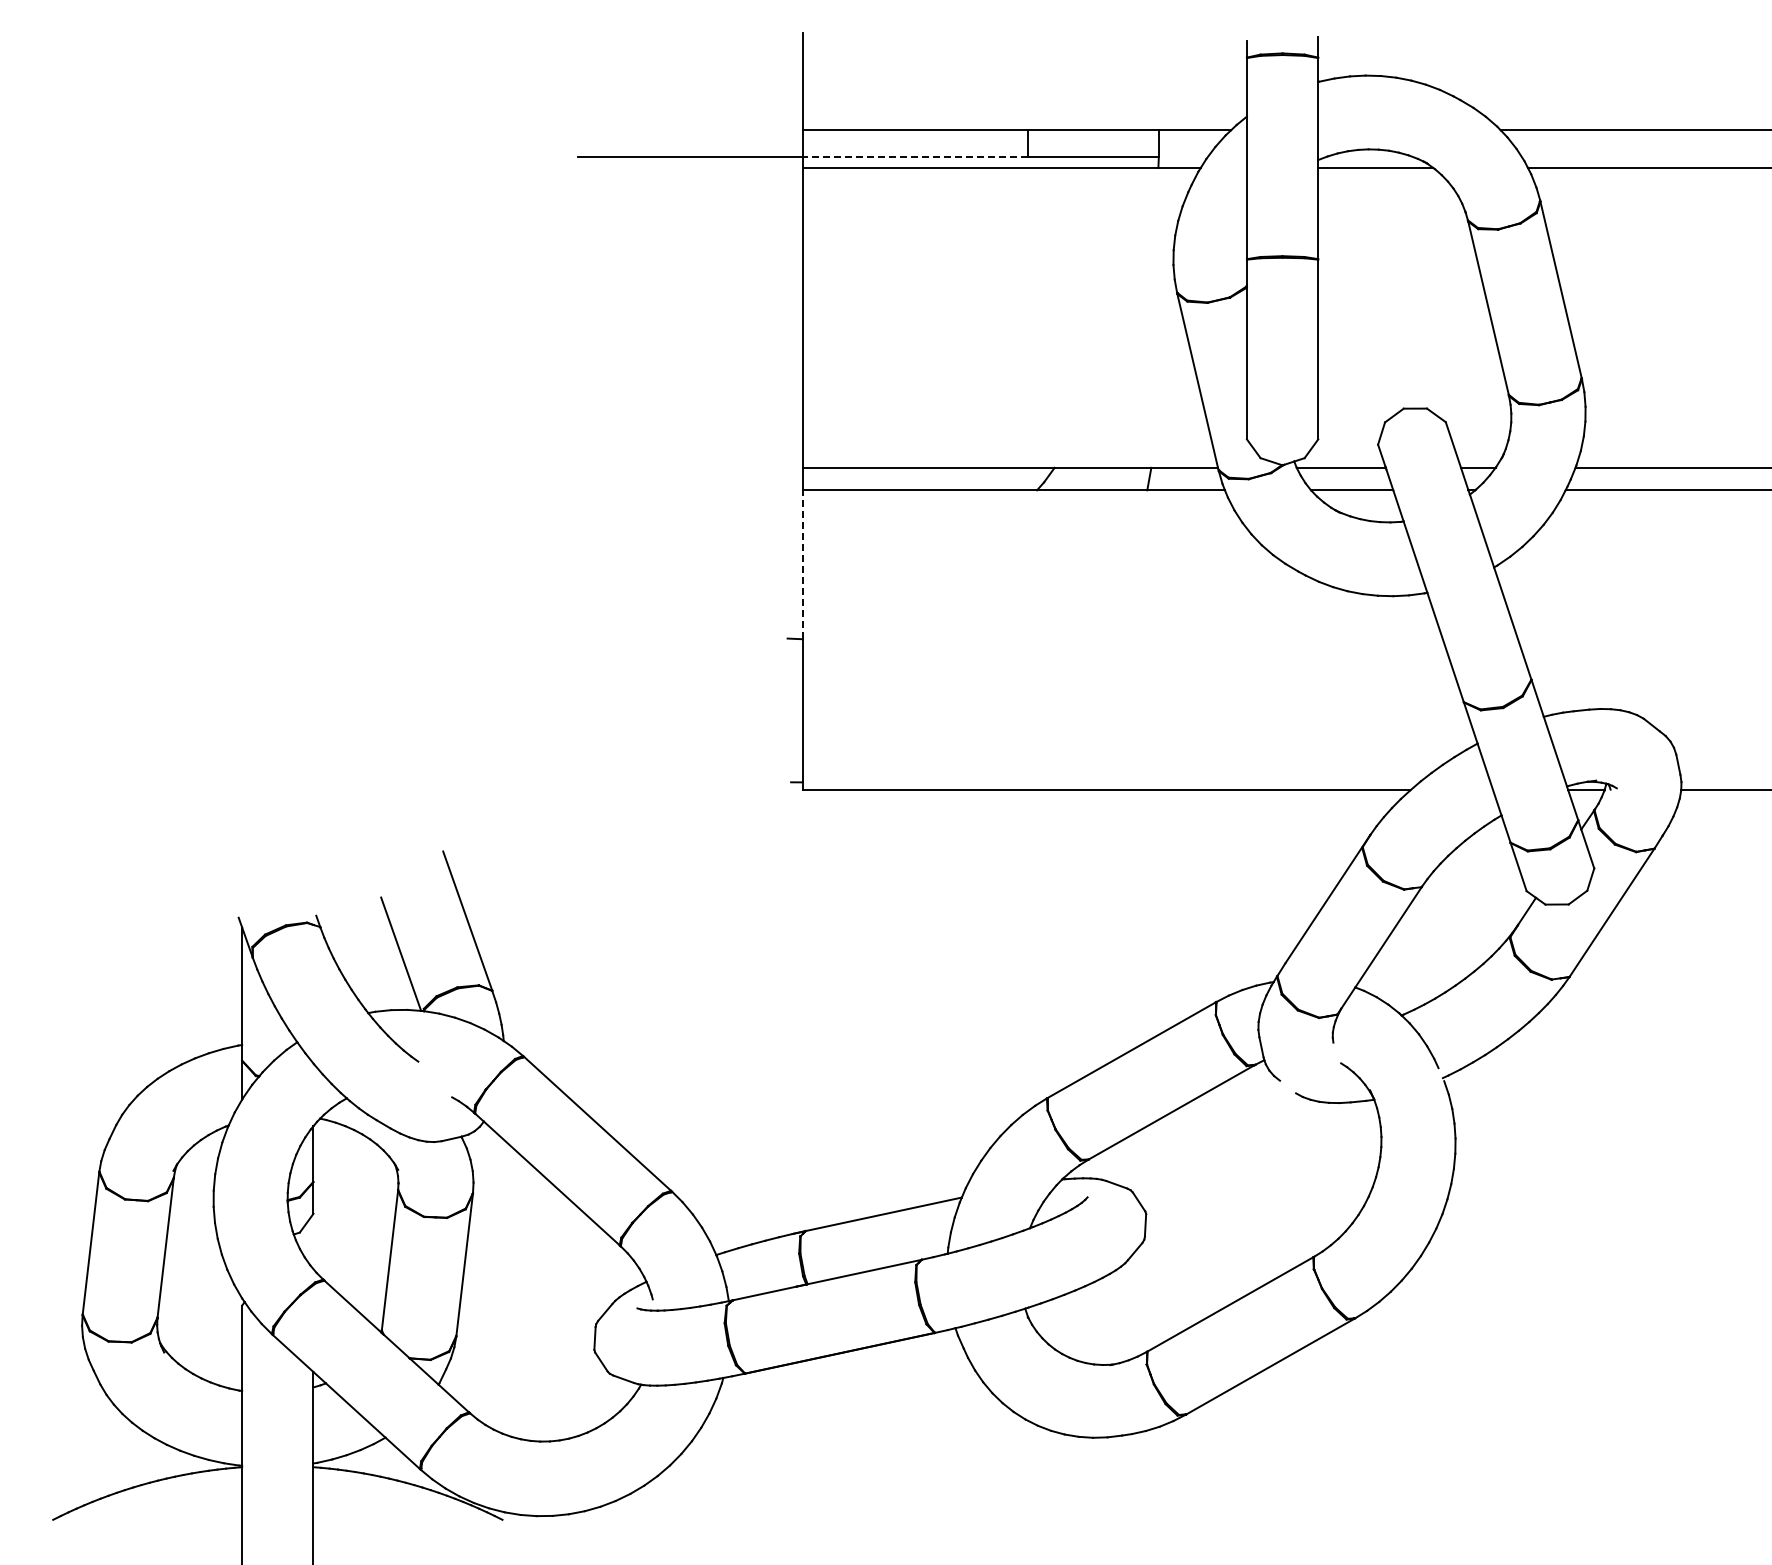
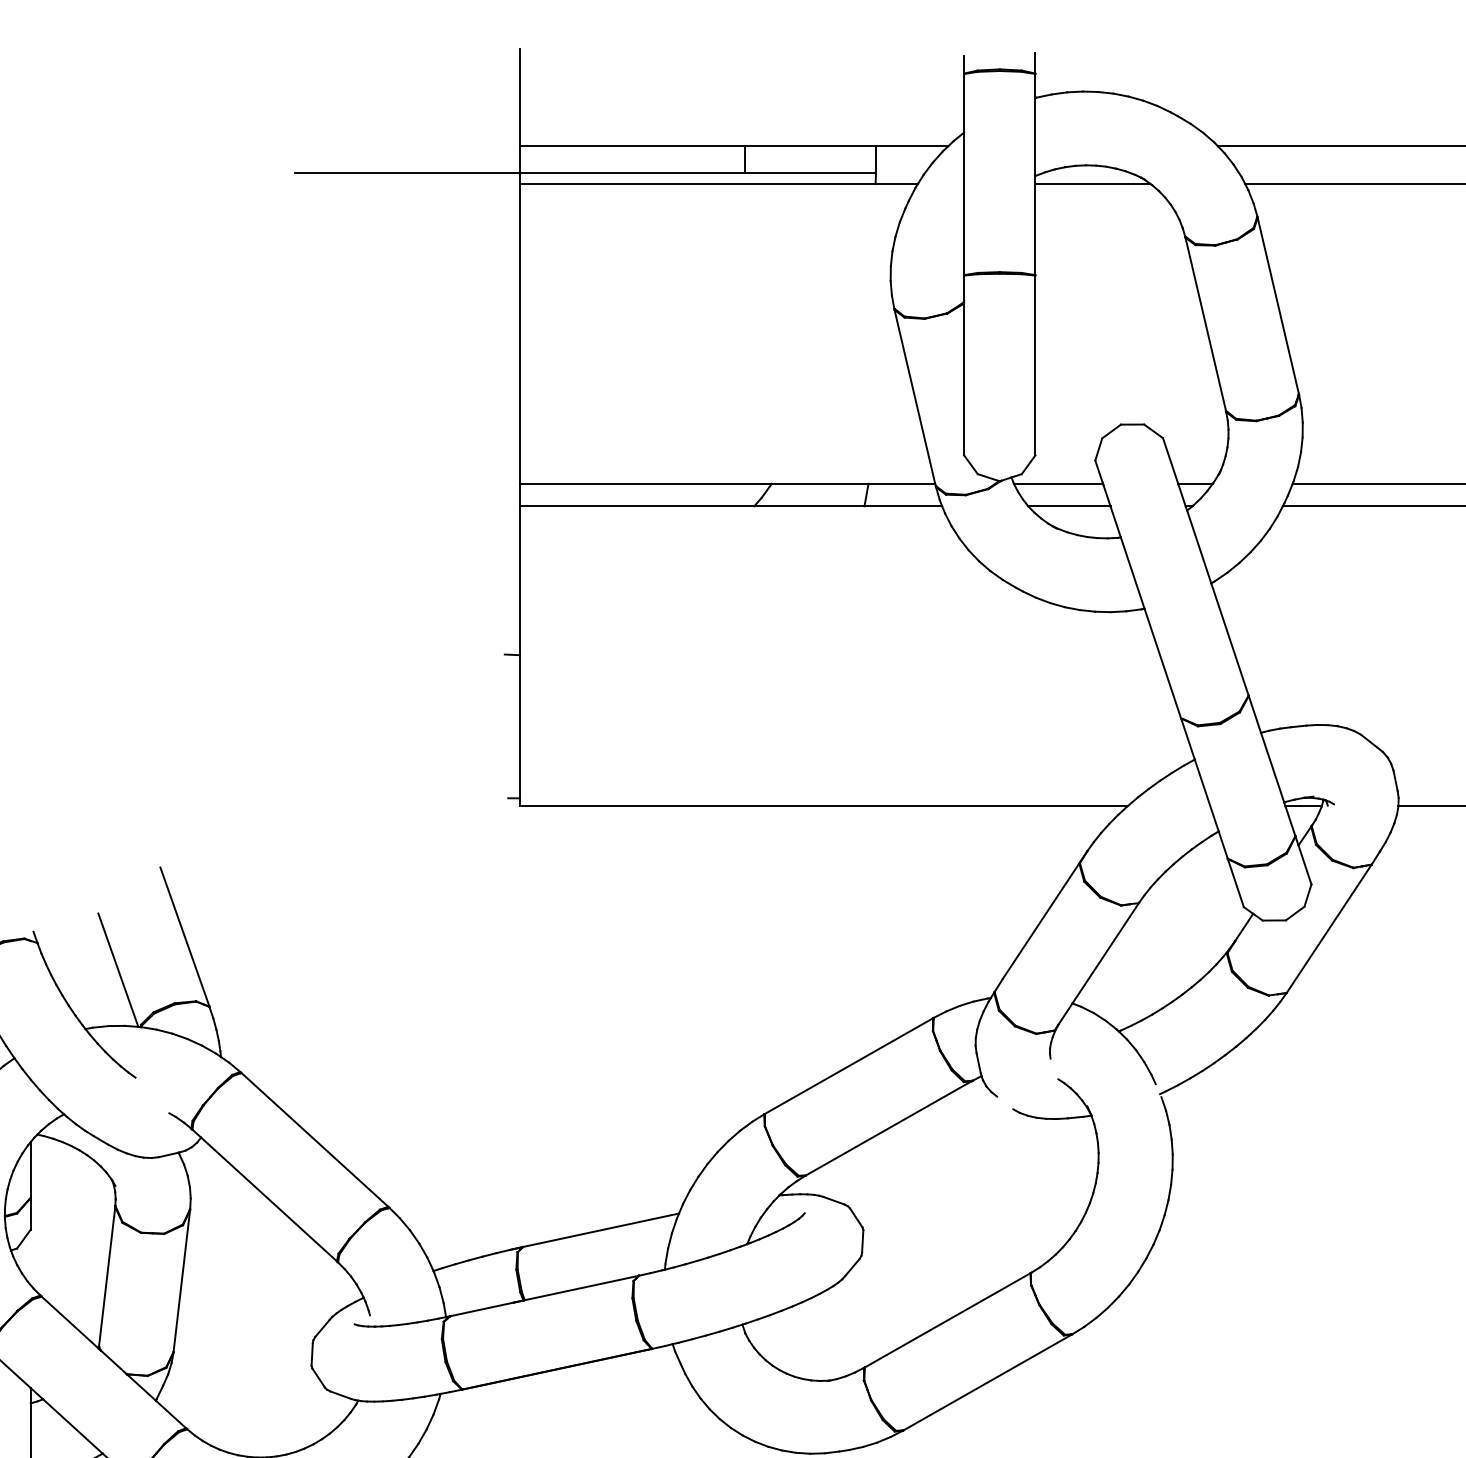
line: (914, 157) -> (631, 173), dashed -> solid
line: (802, 564) -> (519, 580), dashed -> solid

